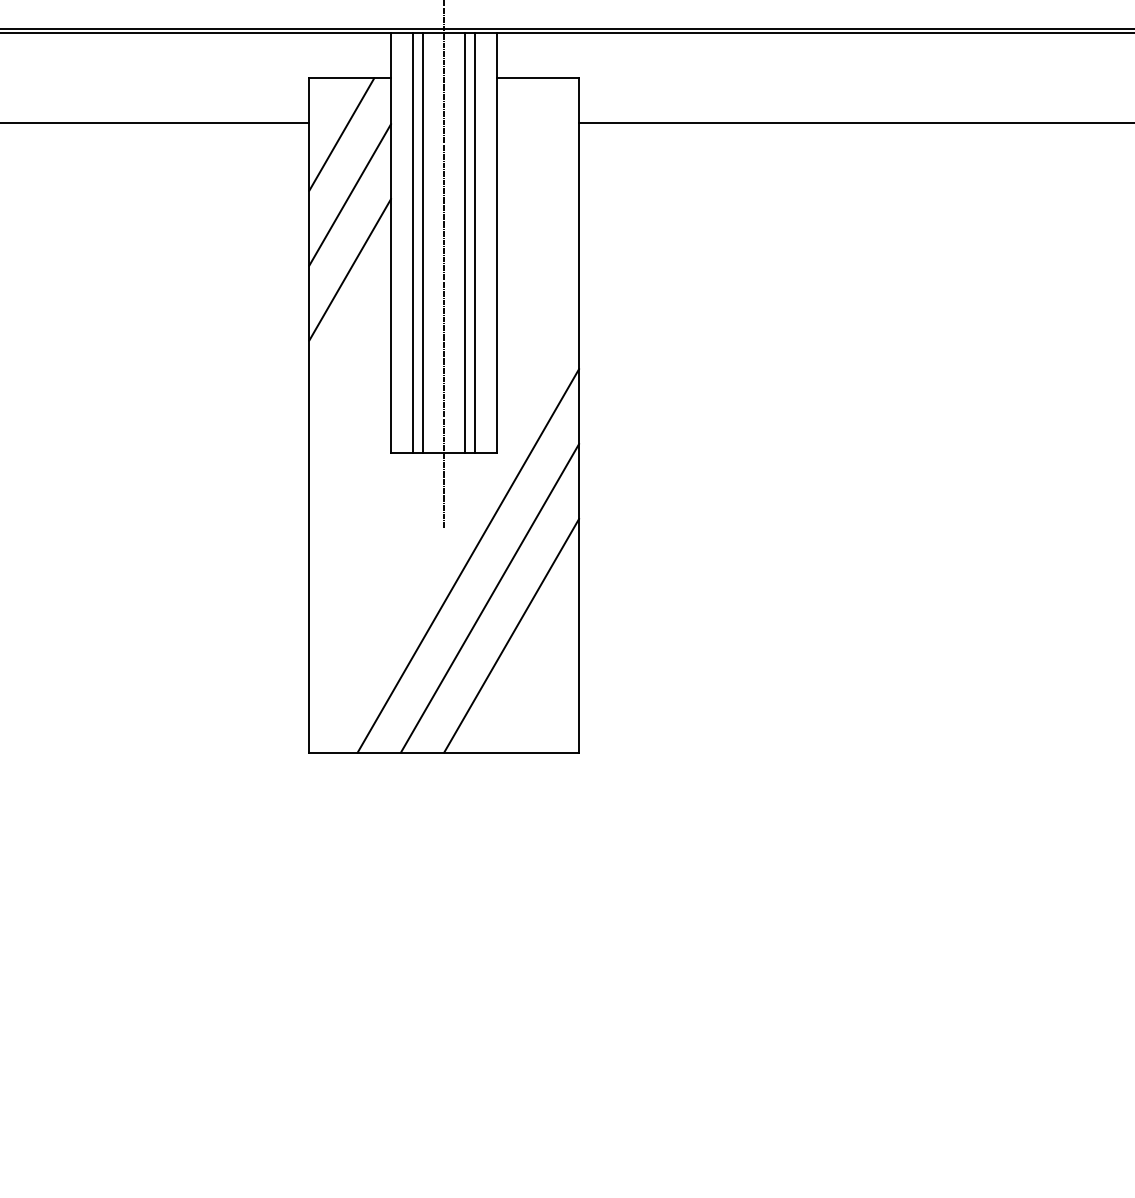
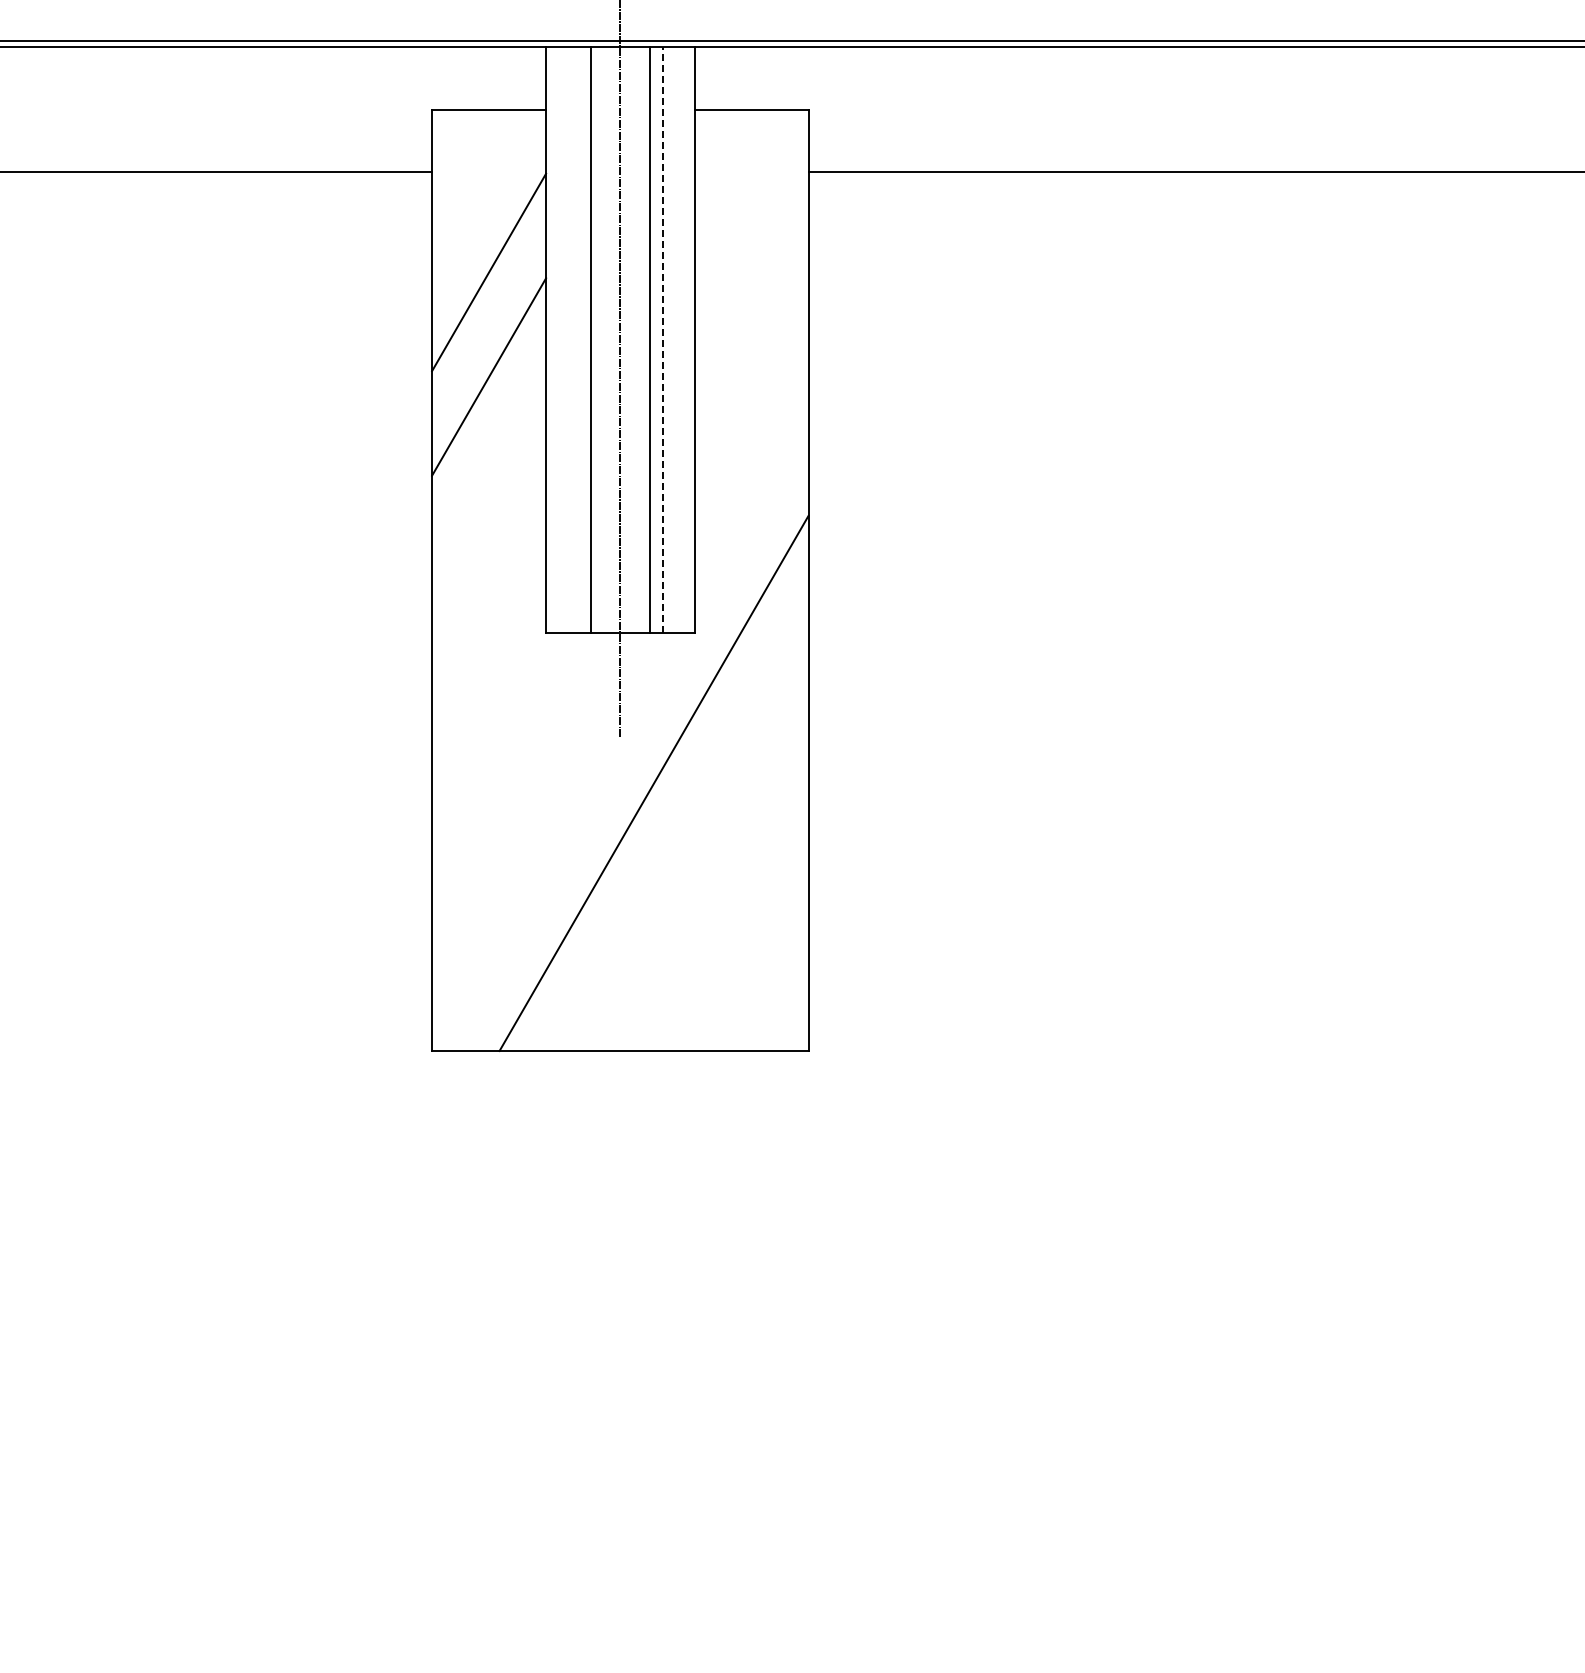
line: (341, 134) -> (477, 187), removed
line: (413, 242) -> (577, 339), removed
line: (475, 242) -> (663, 339), solid -> dashed
line: (489, 598) -> (683, 835), removed
line: (511, 635) -> (714, 887), removed

